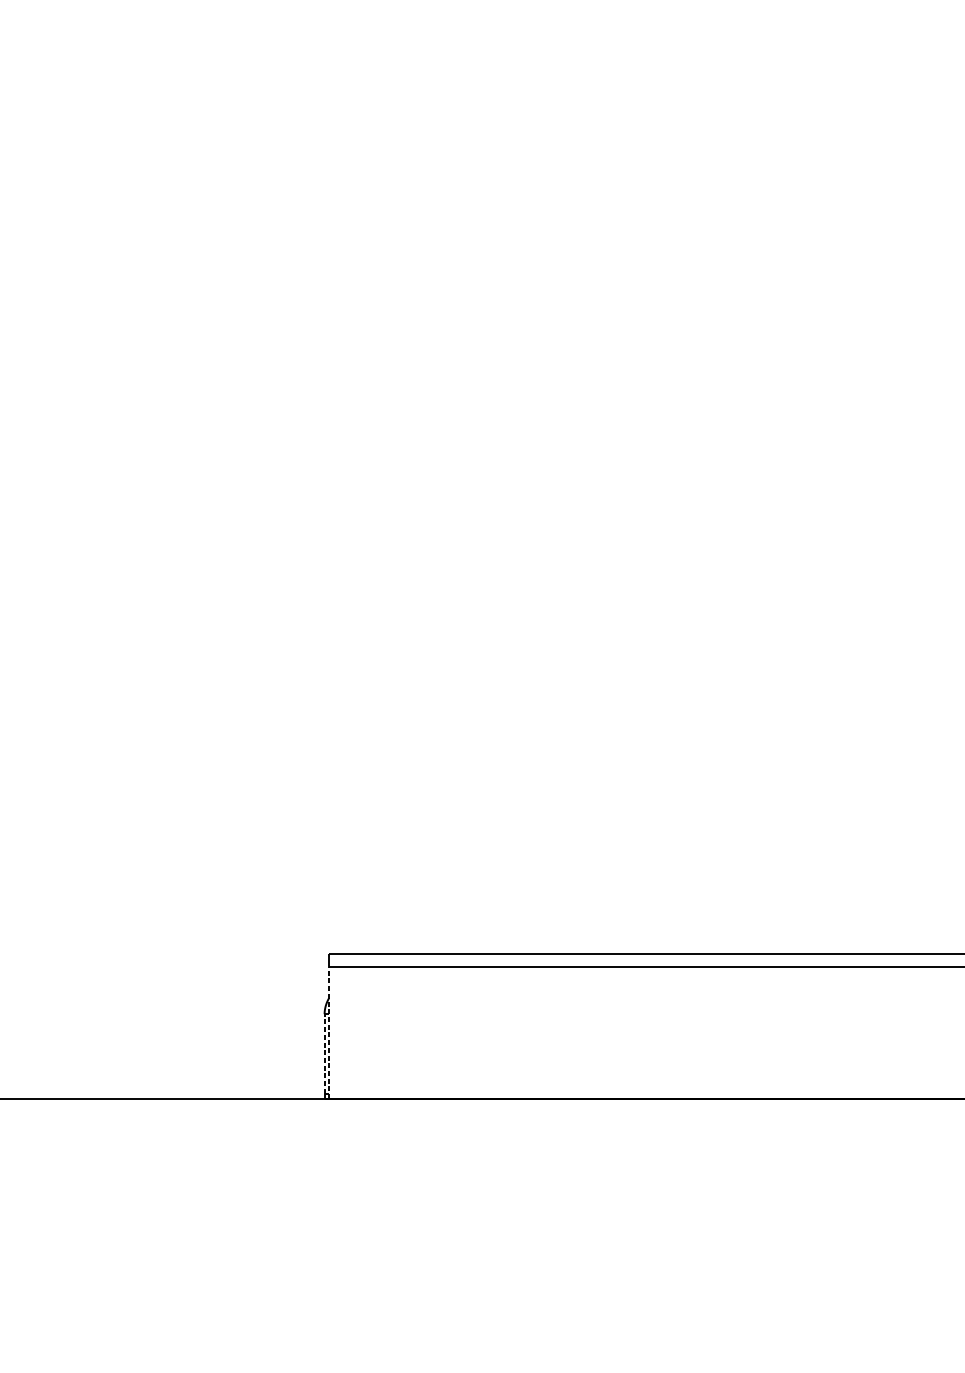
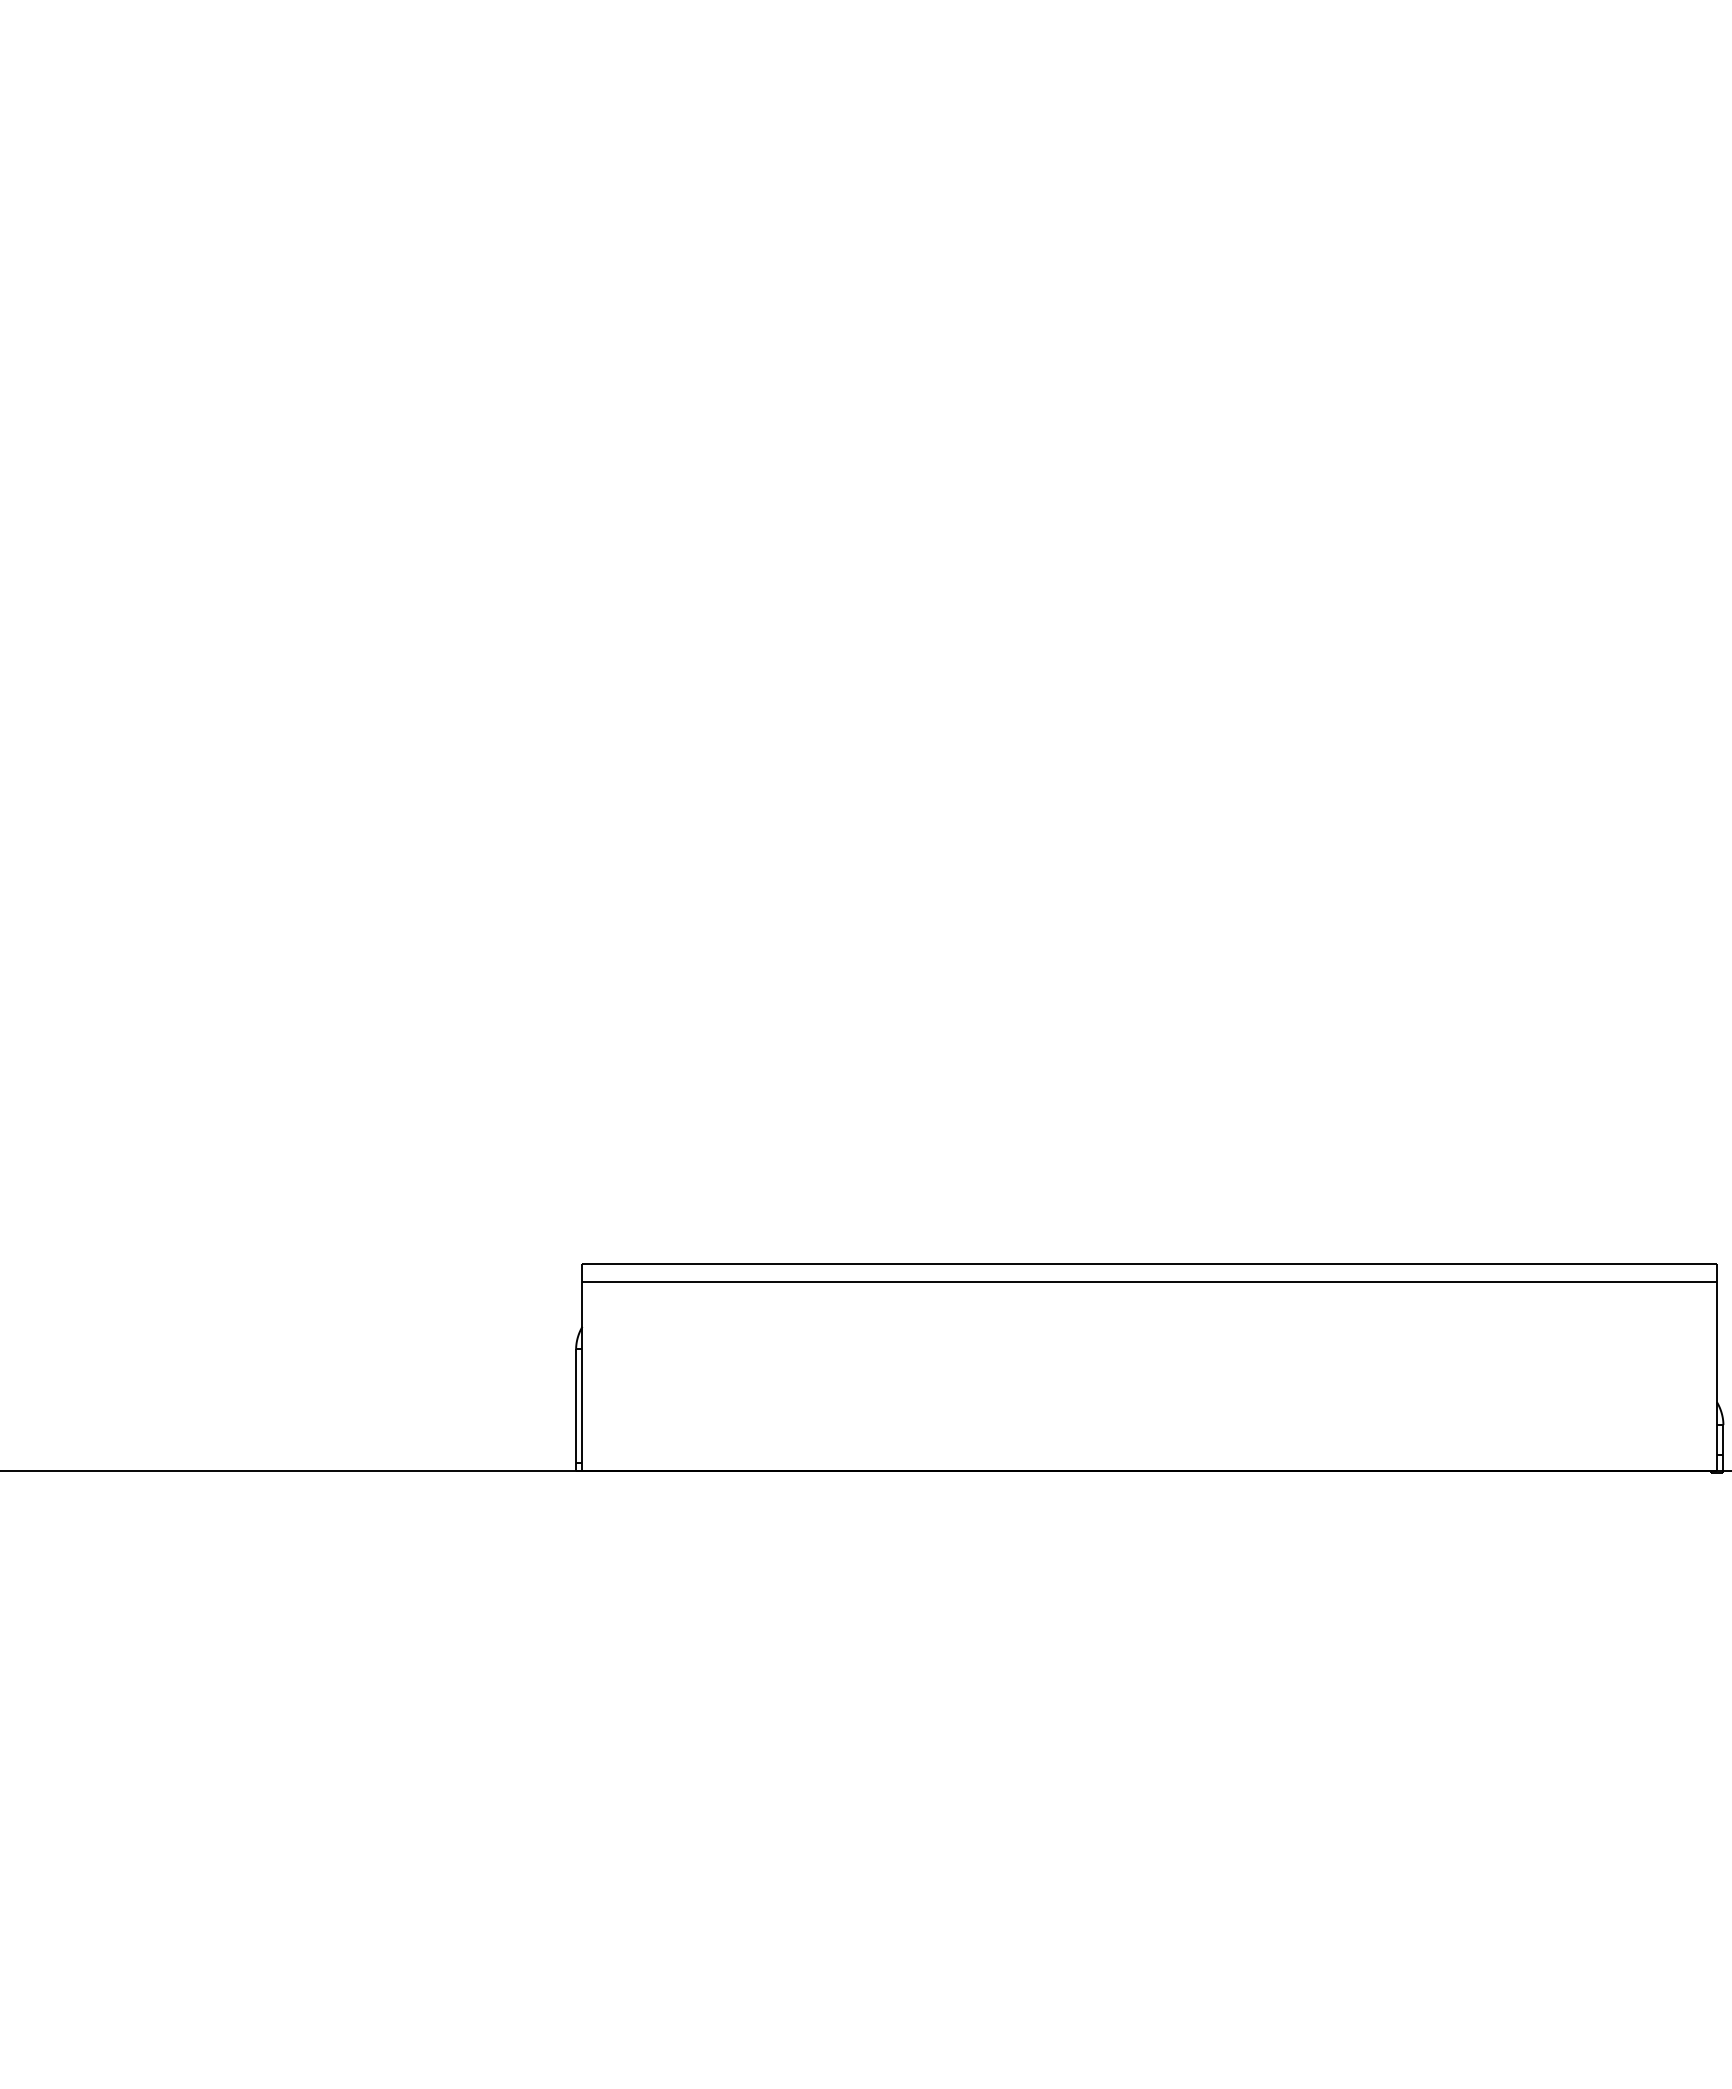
line: (329, 1032) -> (582, 1375), dashed -> solid
line: (324, 1054) -> (576, 1406), dashed -> solid

